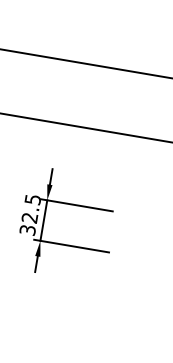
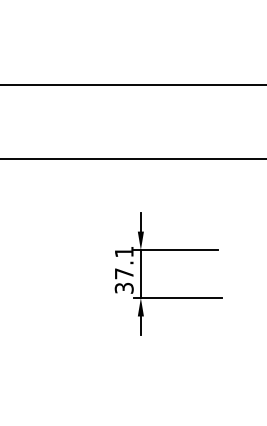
text: (30, 208) -> (123, 262), 32.5 -> 37.1

